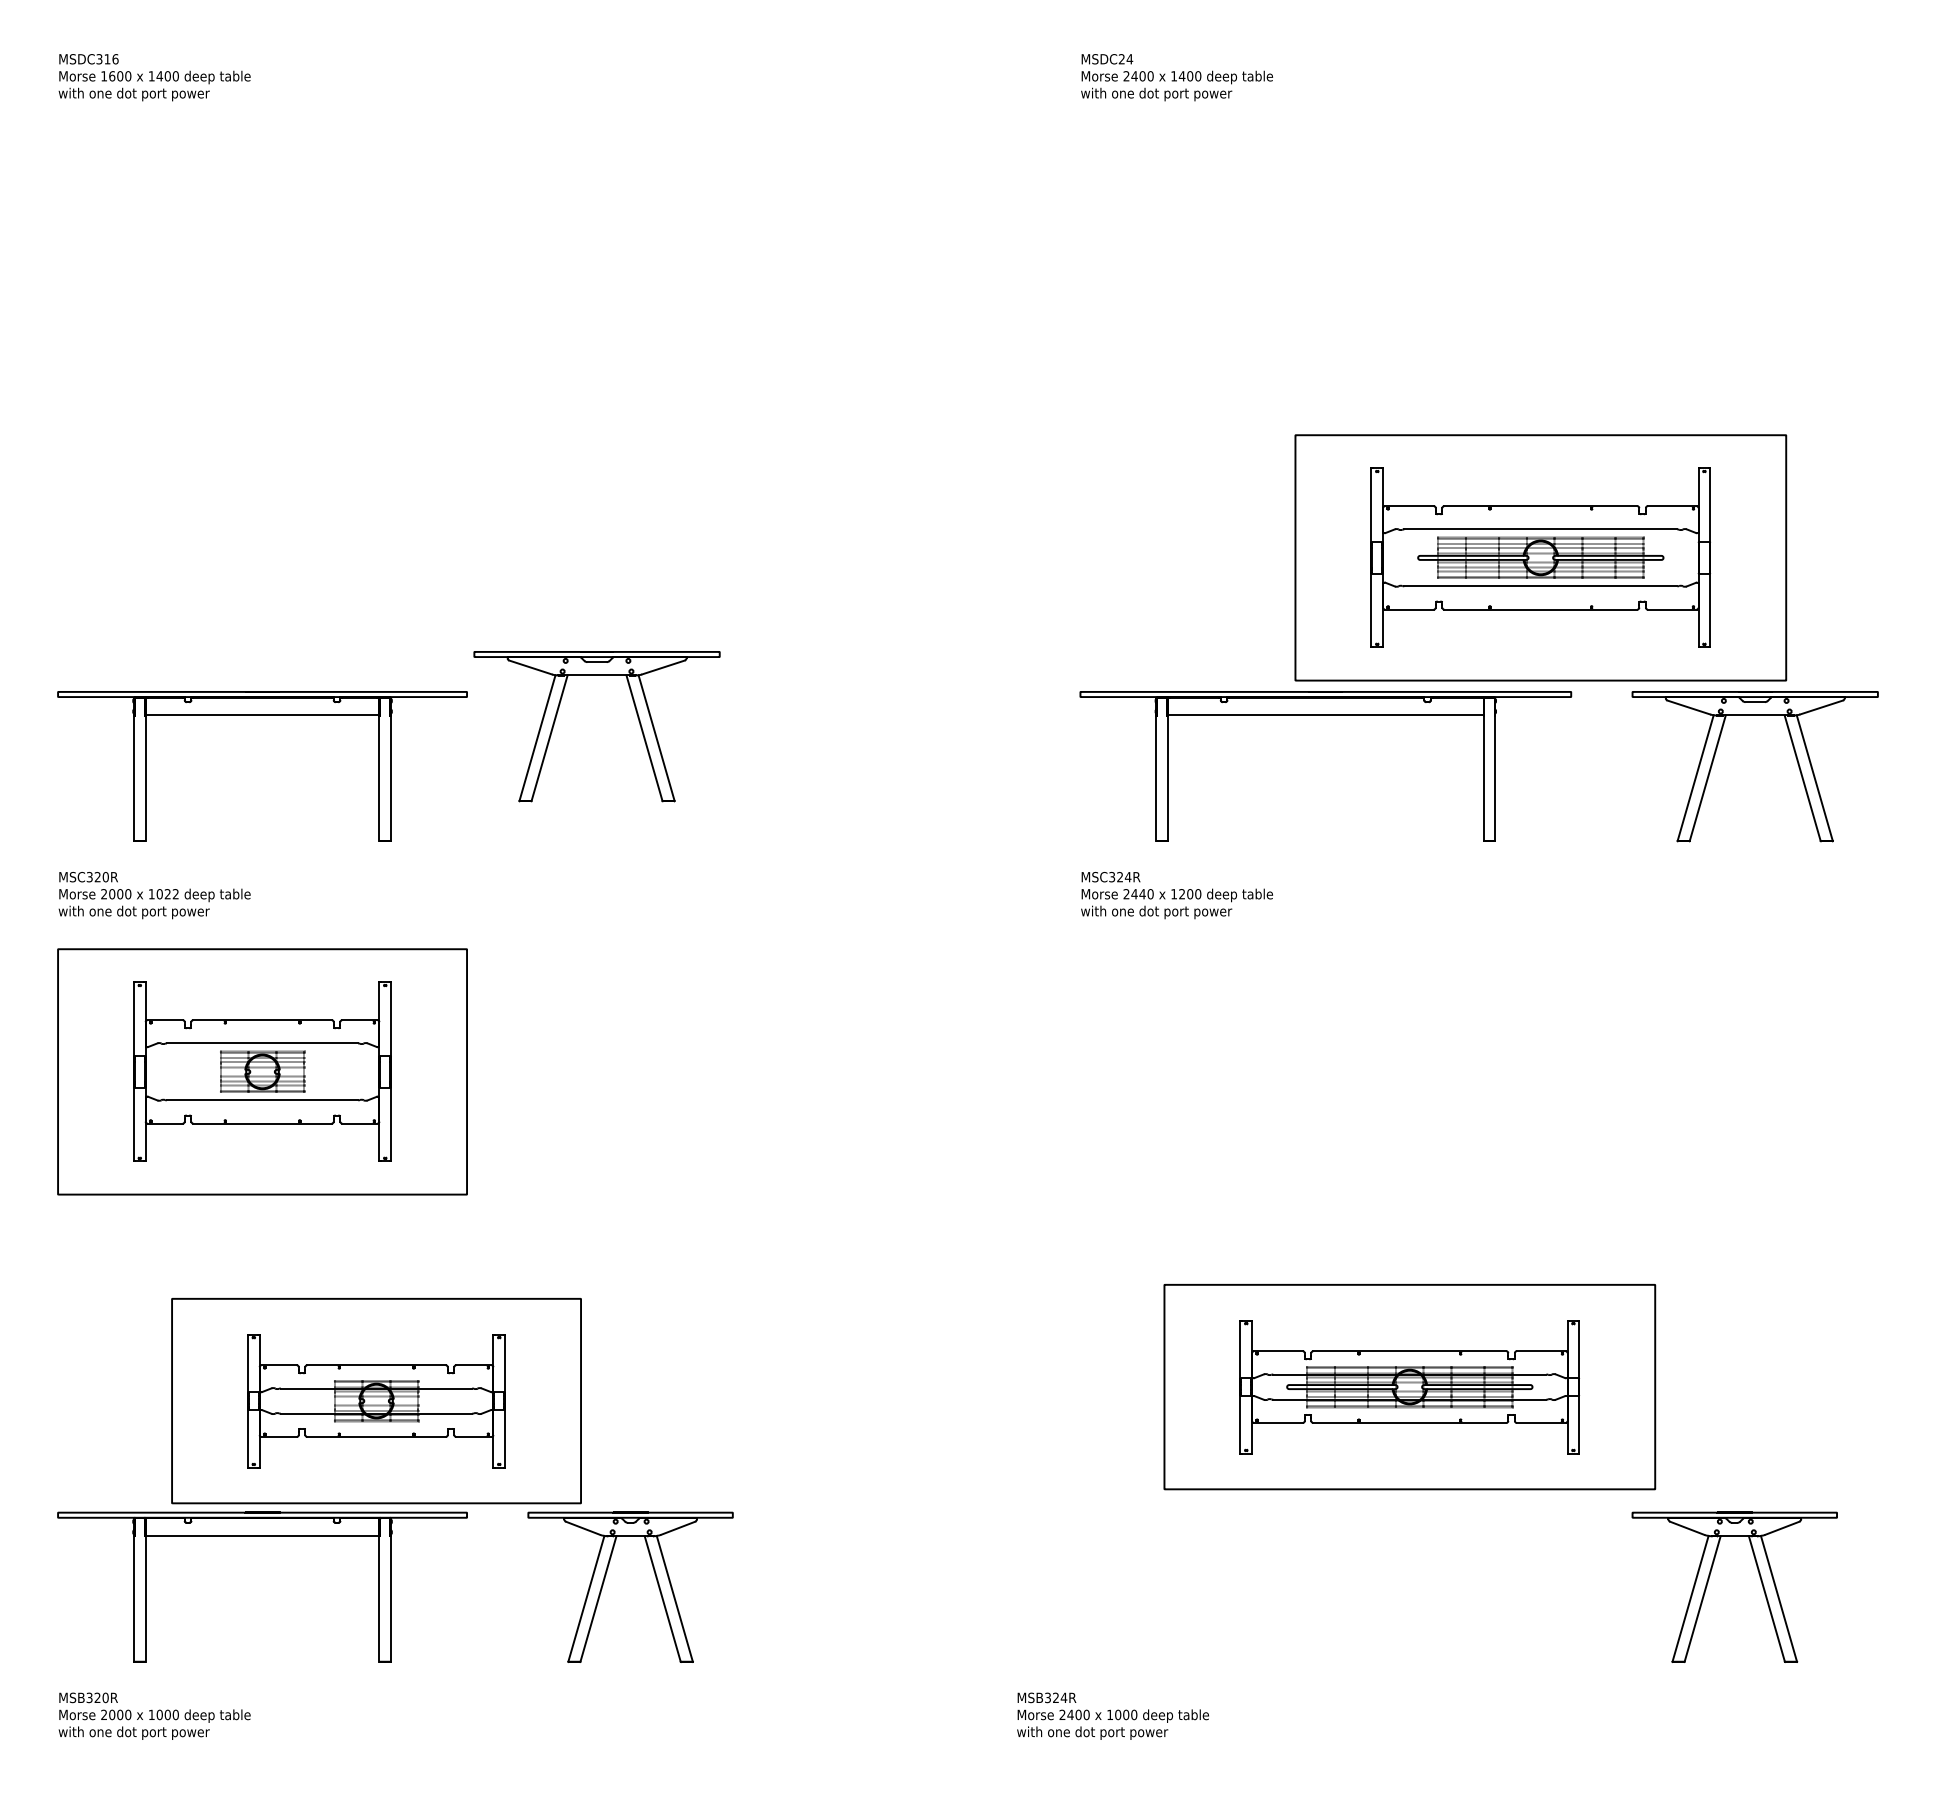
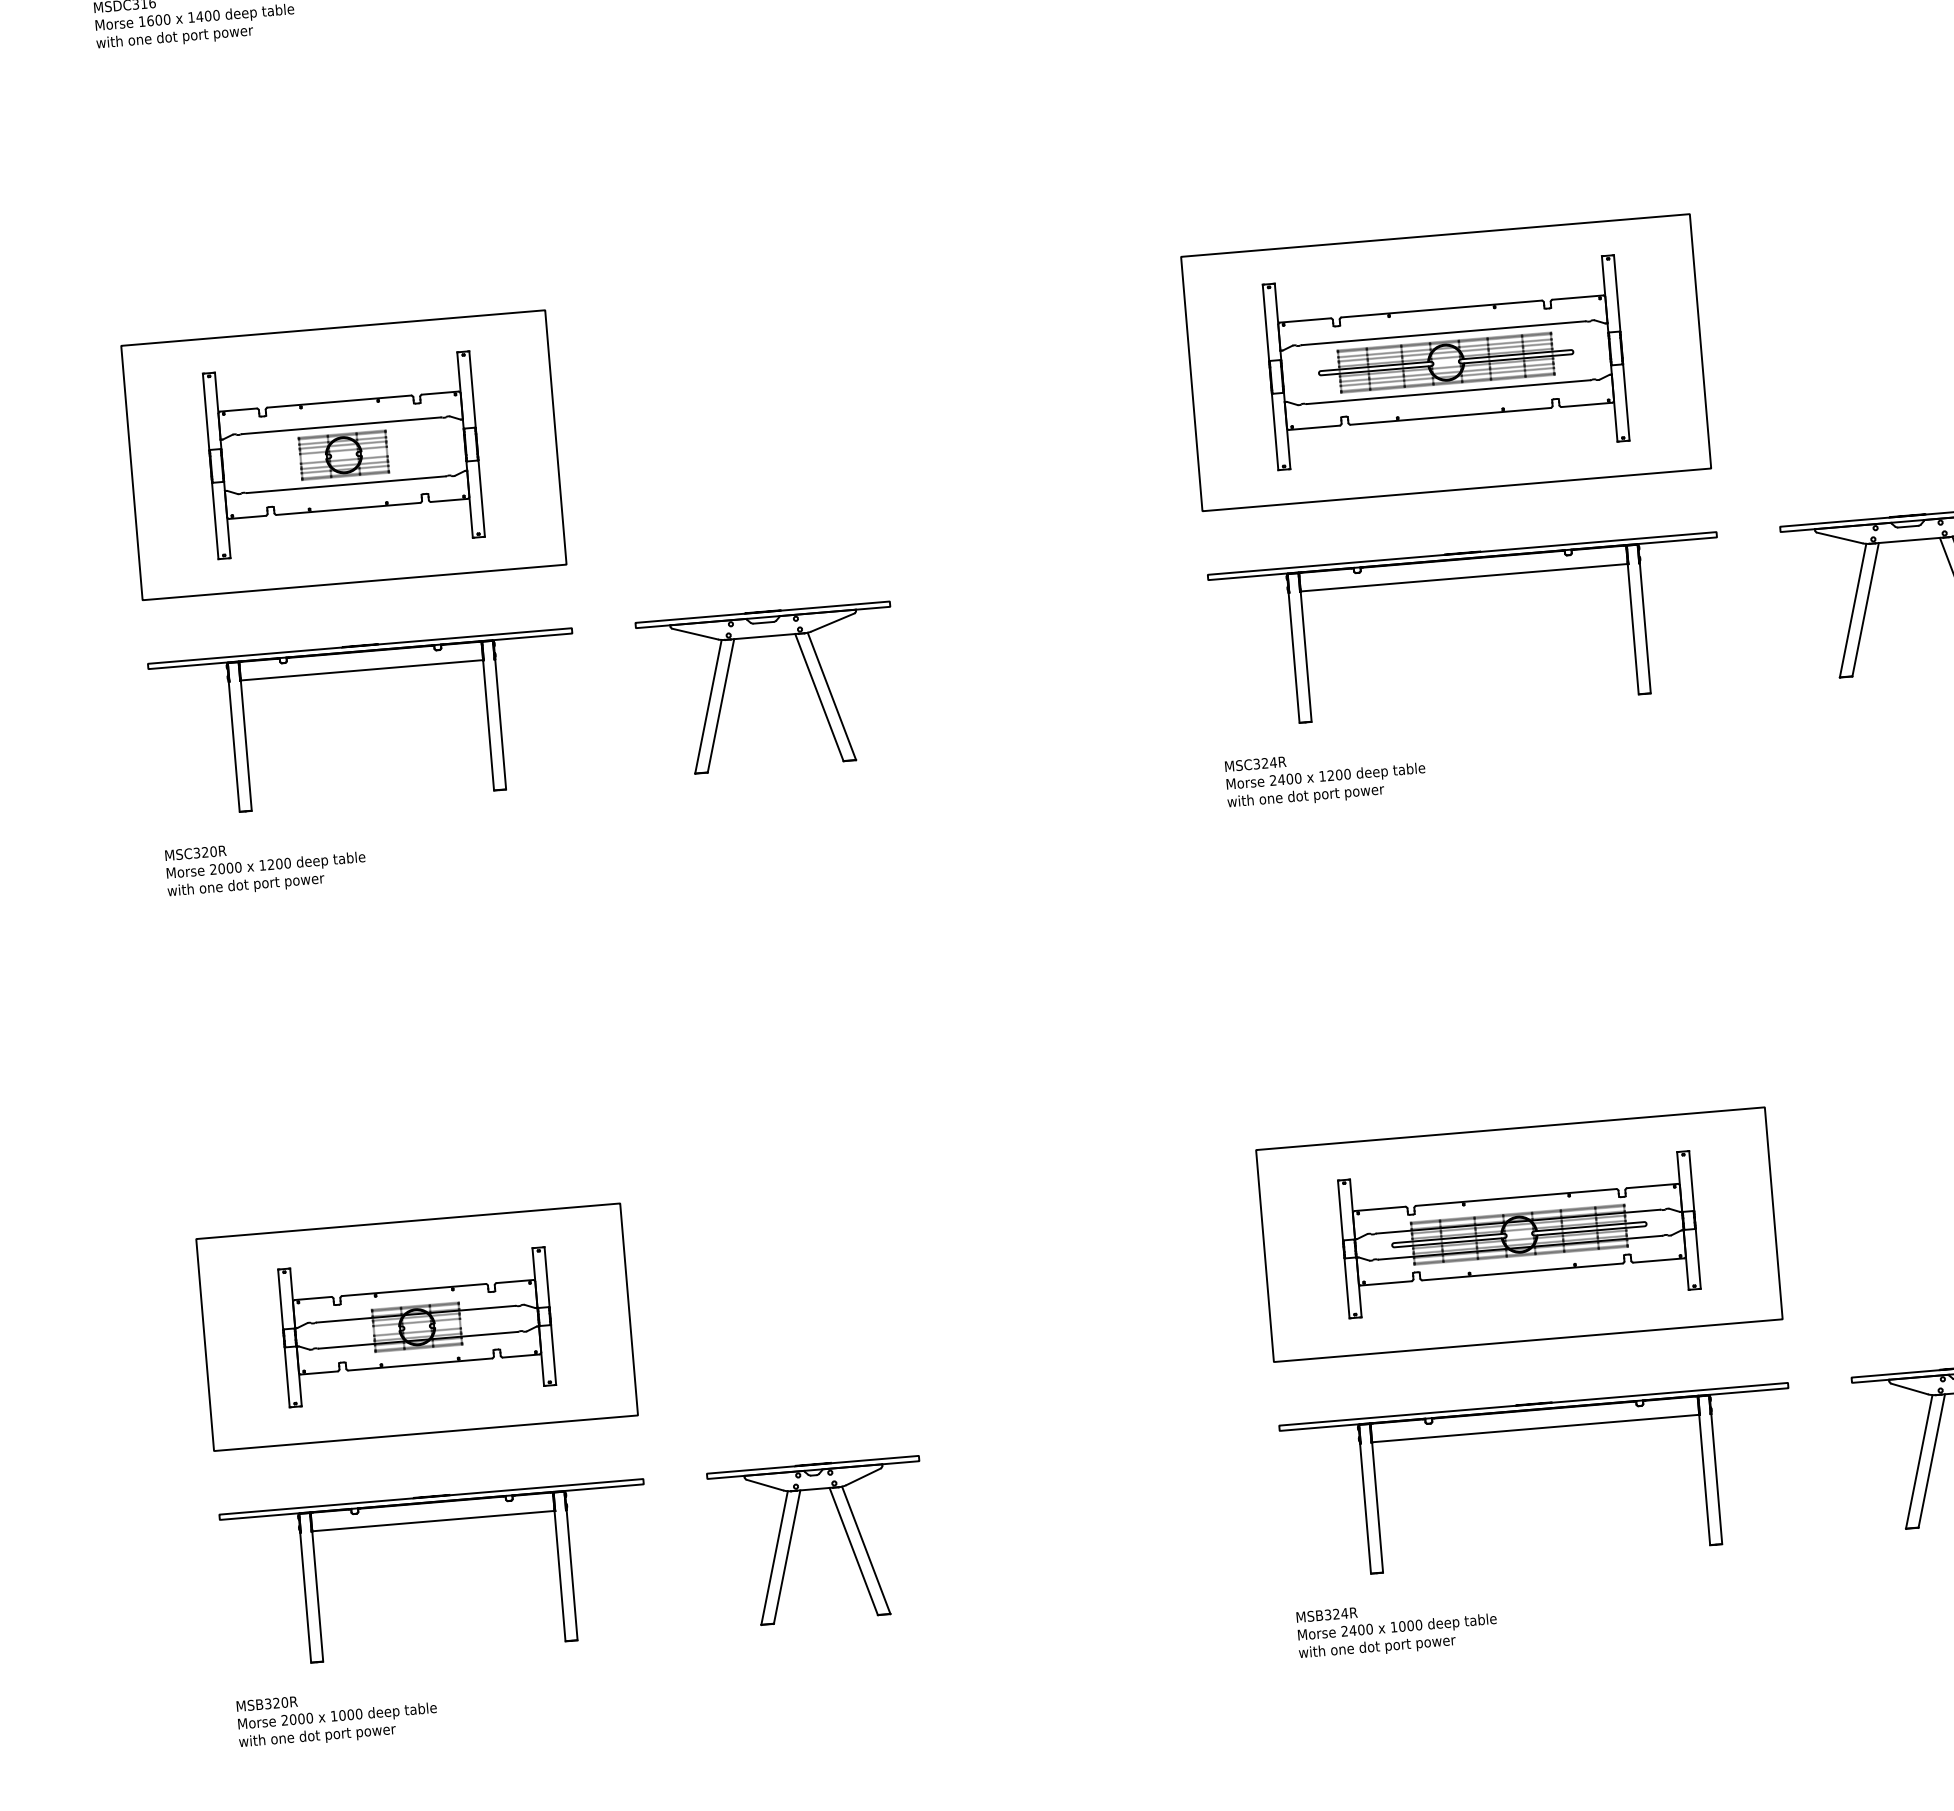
part: (1540, 557) -> (1445, 362), moved
part: (557, 715) -> (727, 681), moved
text: (167, 894) -> (279, 864), 1022 -> 1200
text: (1142, 894) -> (1289, 779), 2440 -> 2400
part: (262, 1071) -> (343, 454), moved
part: (1409, 1387) -> (1519, 1235), moved
part: (376, 1401) -> (417, 1327), moved
part: (1325, 1536) -> (1535, 1429), added
text: (1112, 1715) -> (1396, 1627), moved

